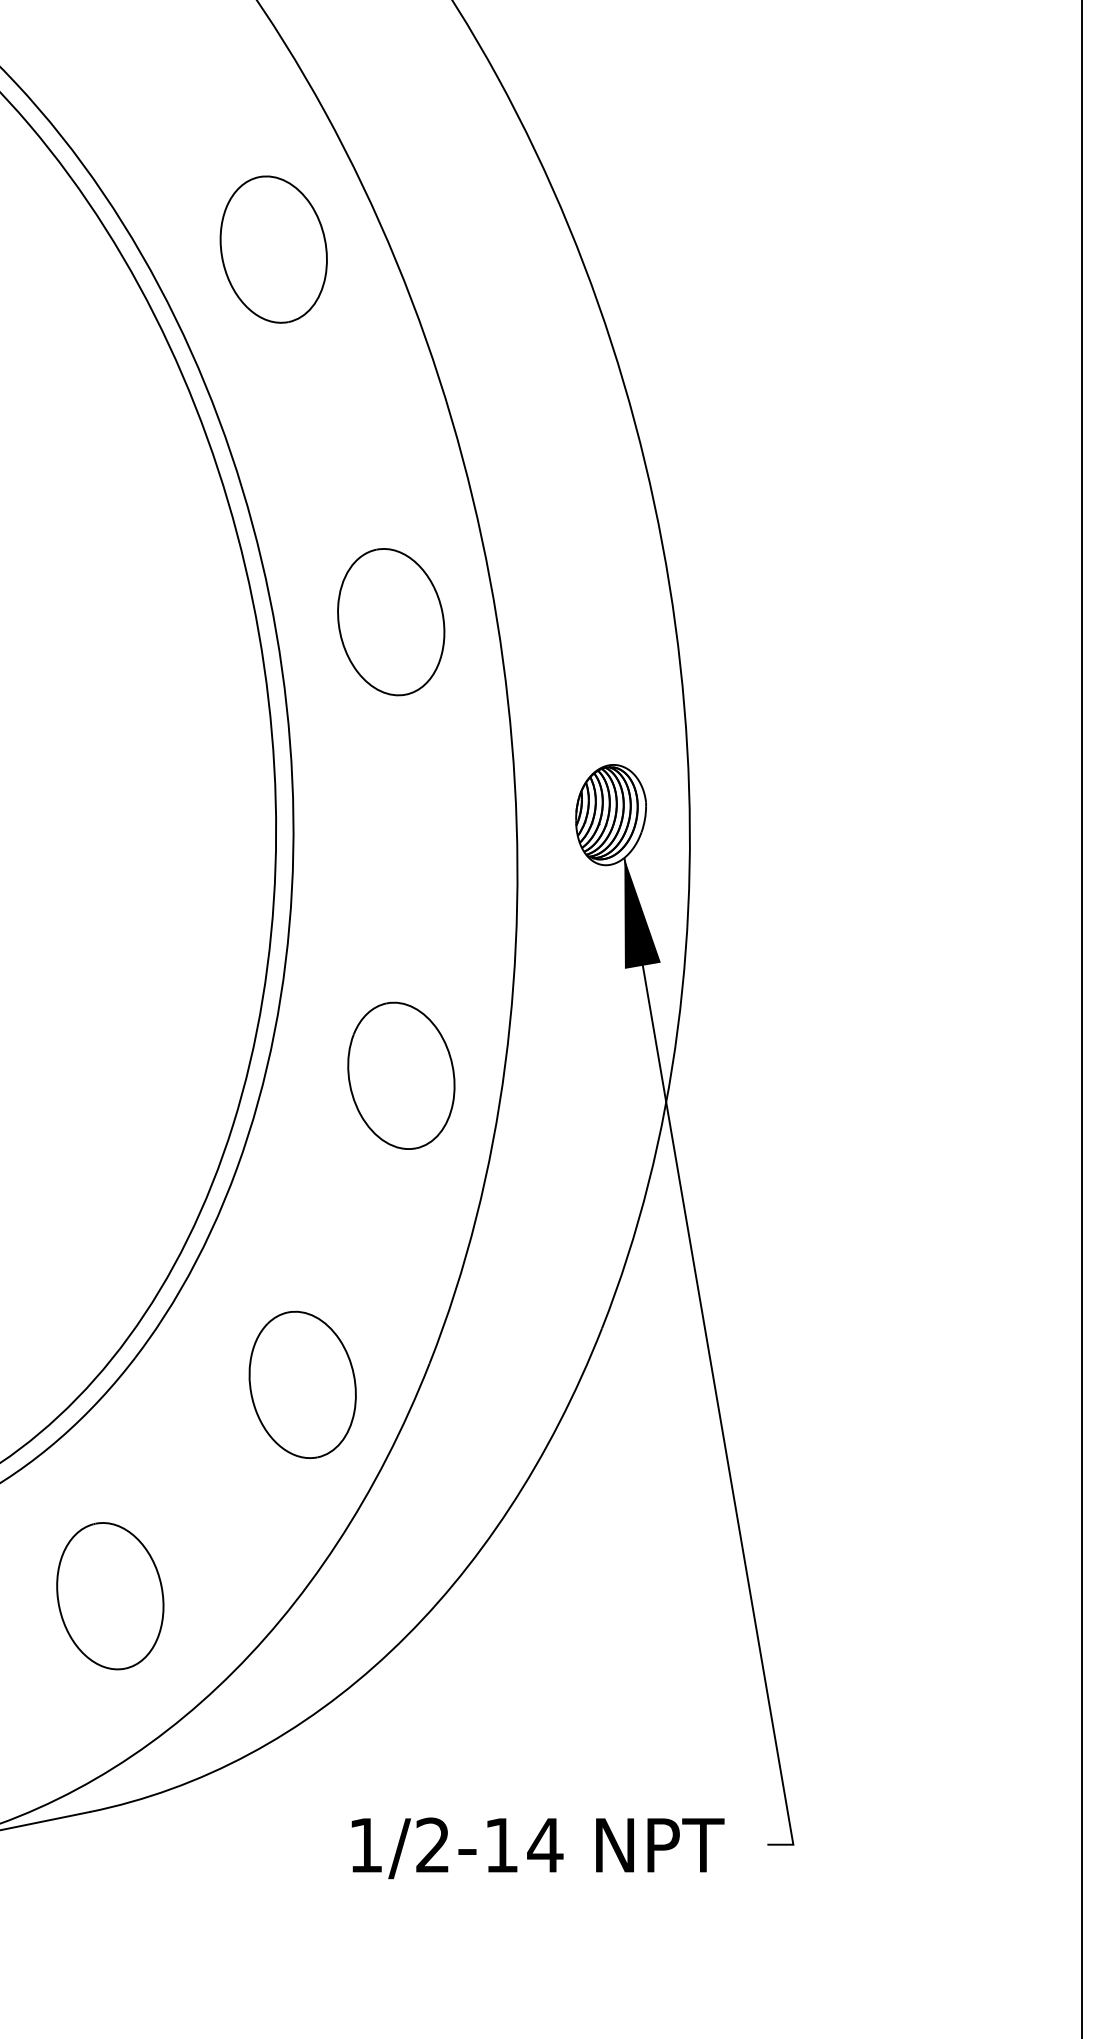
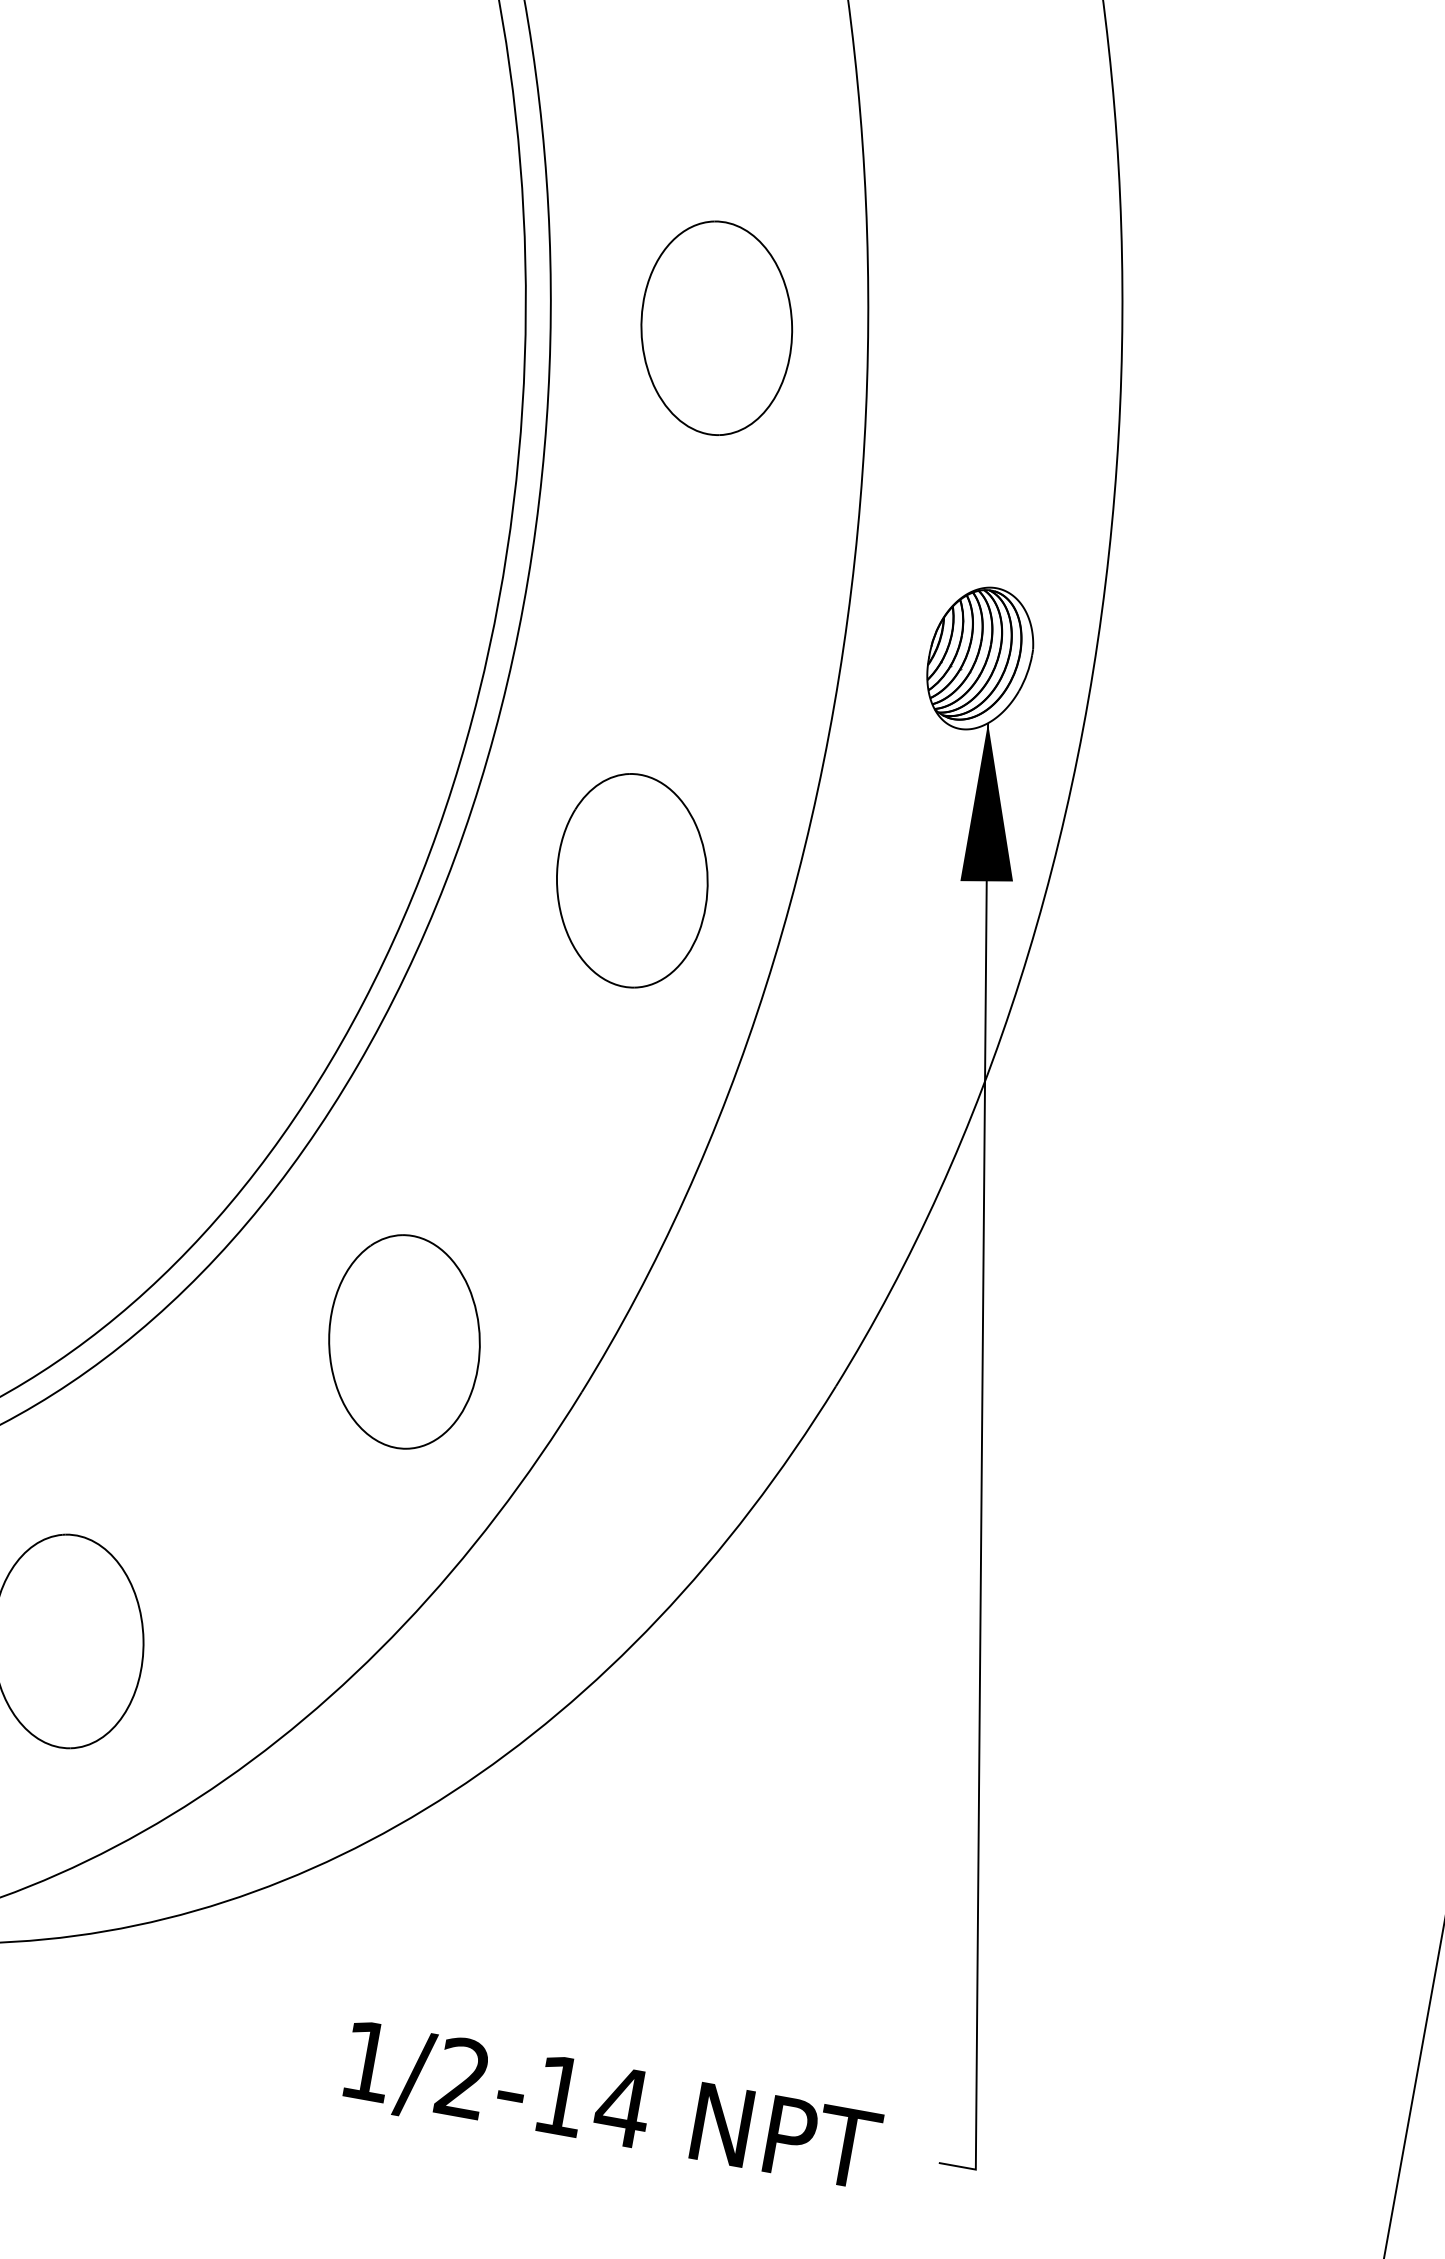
part: (401, 1075) -> (632, 880), moved
part: (302, 1384) -> (404, 1341), moved

